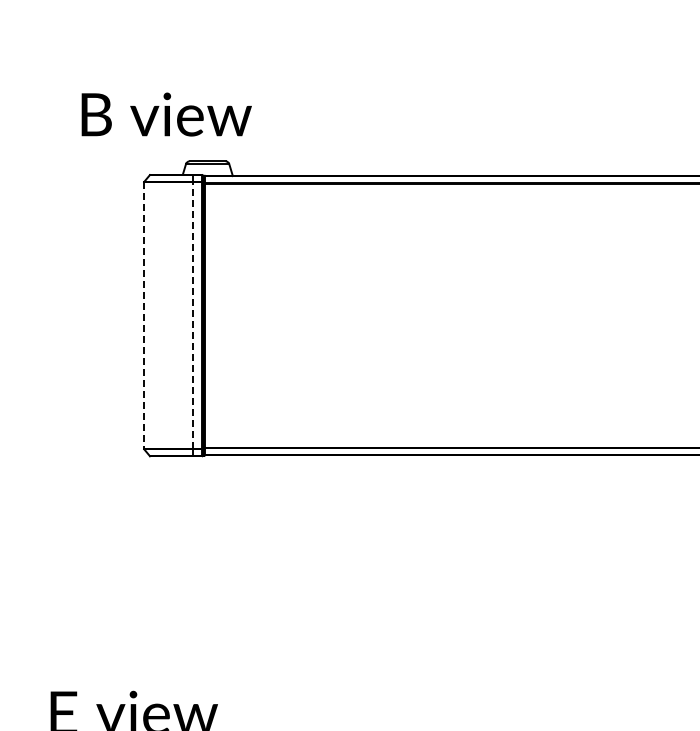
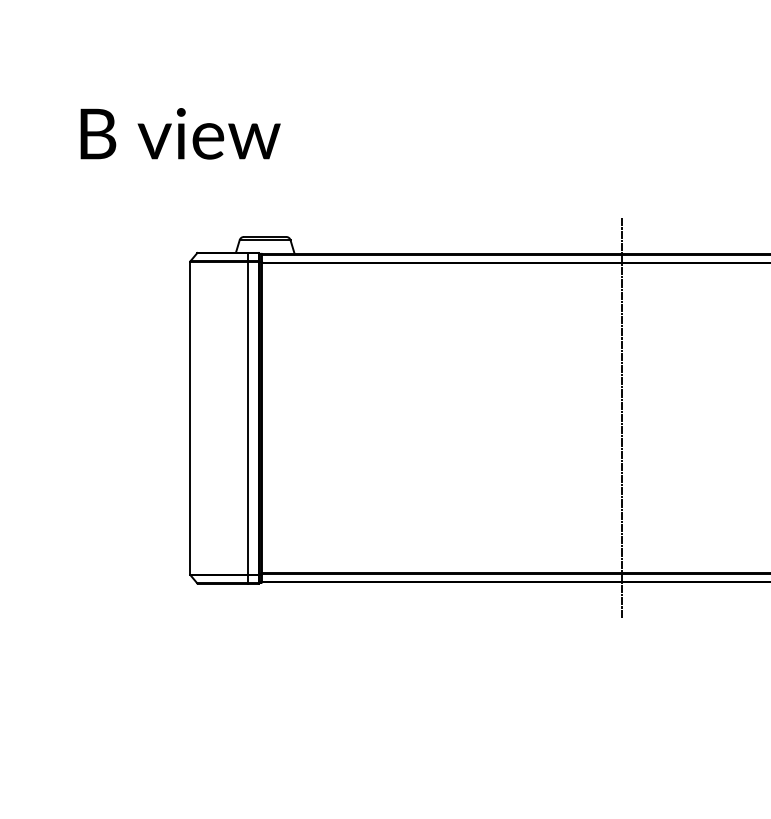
text: (166, 114) -> (180, 133), moved
line: (192, 315) -> (247, 418), dashed -> solid
line: (511, 315) -> (622, 418), added
line: (144, 316) -> (190, 419), dashed -> solid

